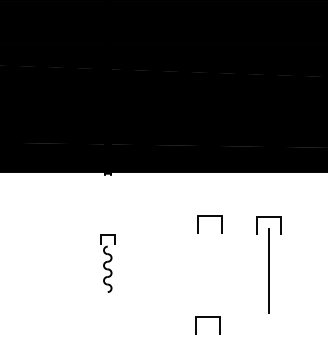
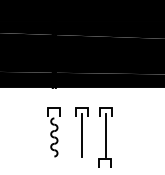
part: (106, 263) -> (53, 132), size x1.67
part: (267, 265) -> (81, 132), moved
line: (209, 269) -> (105, 135), added

